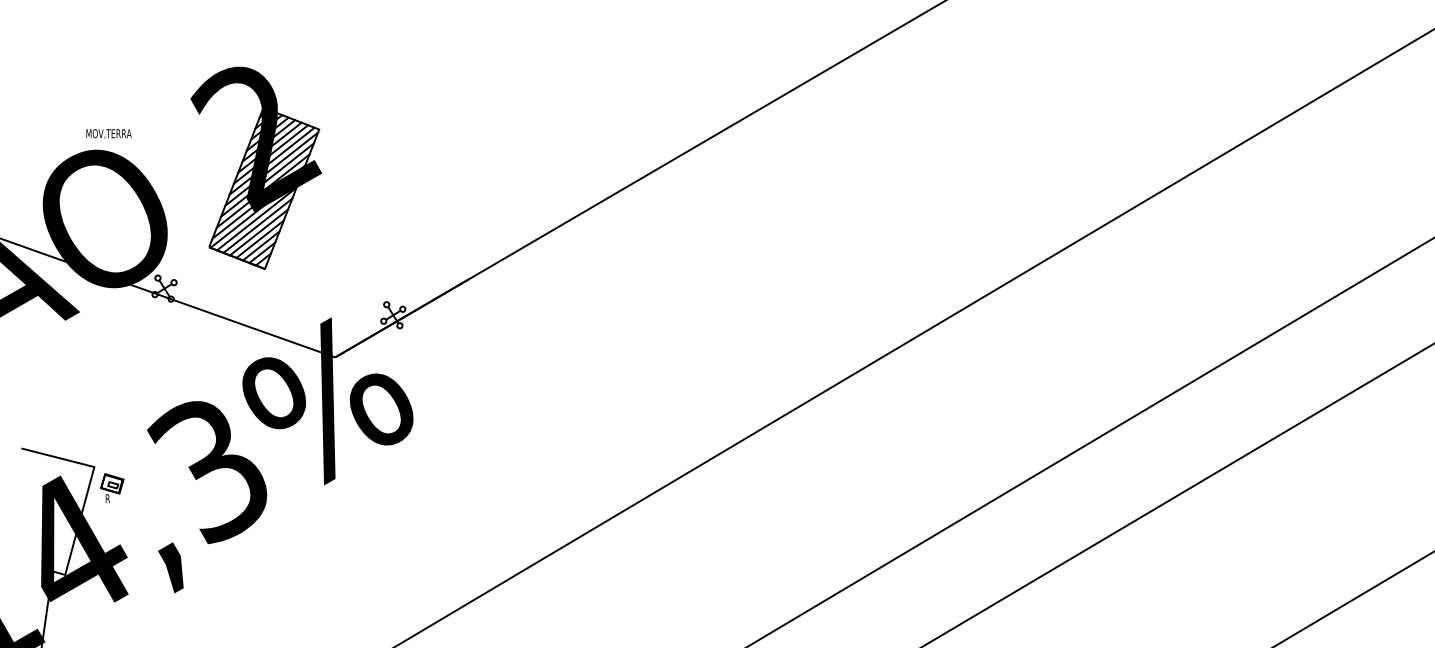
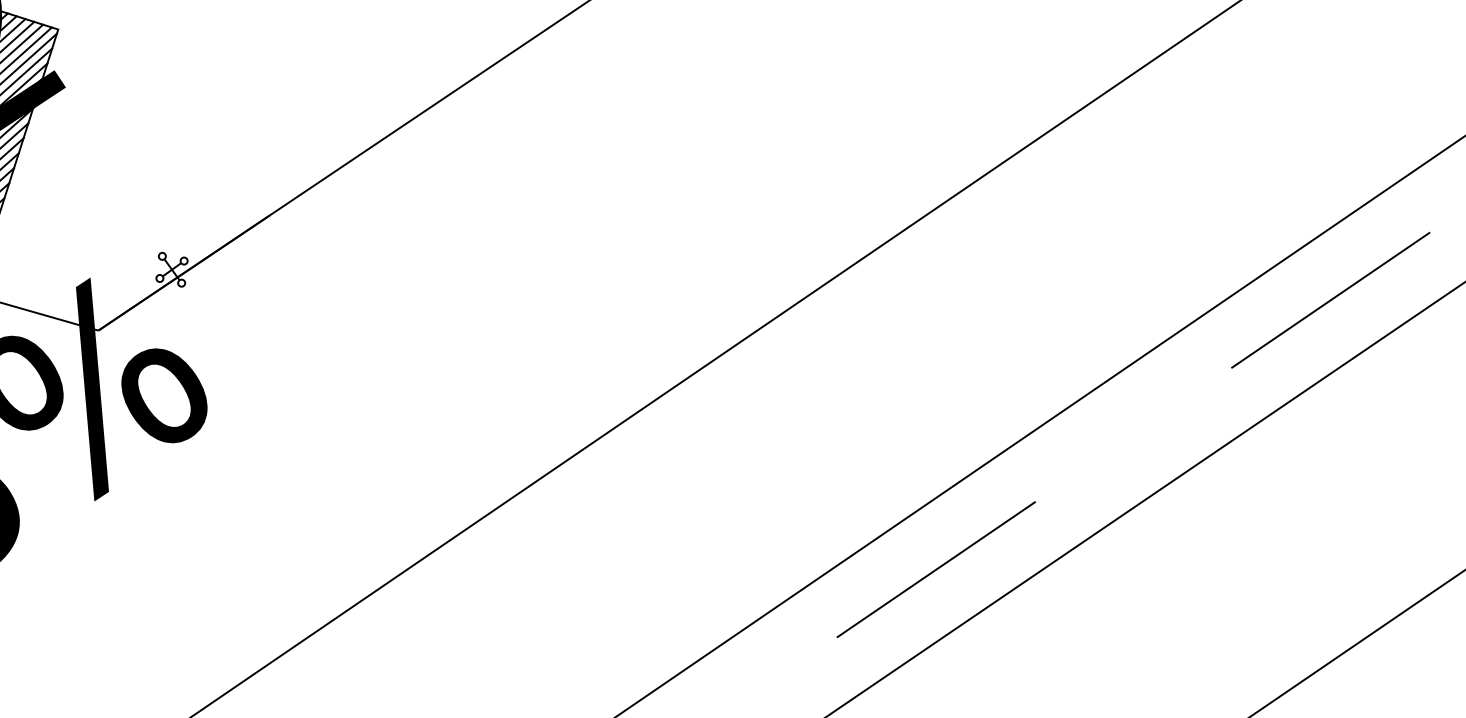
line: (1261, 392) -> (1330, 299), added
line: (952, 576) -> (935, 569), added

